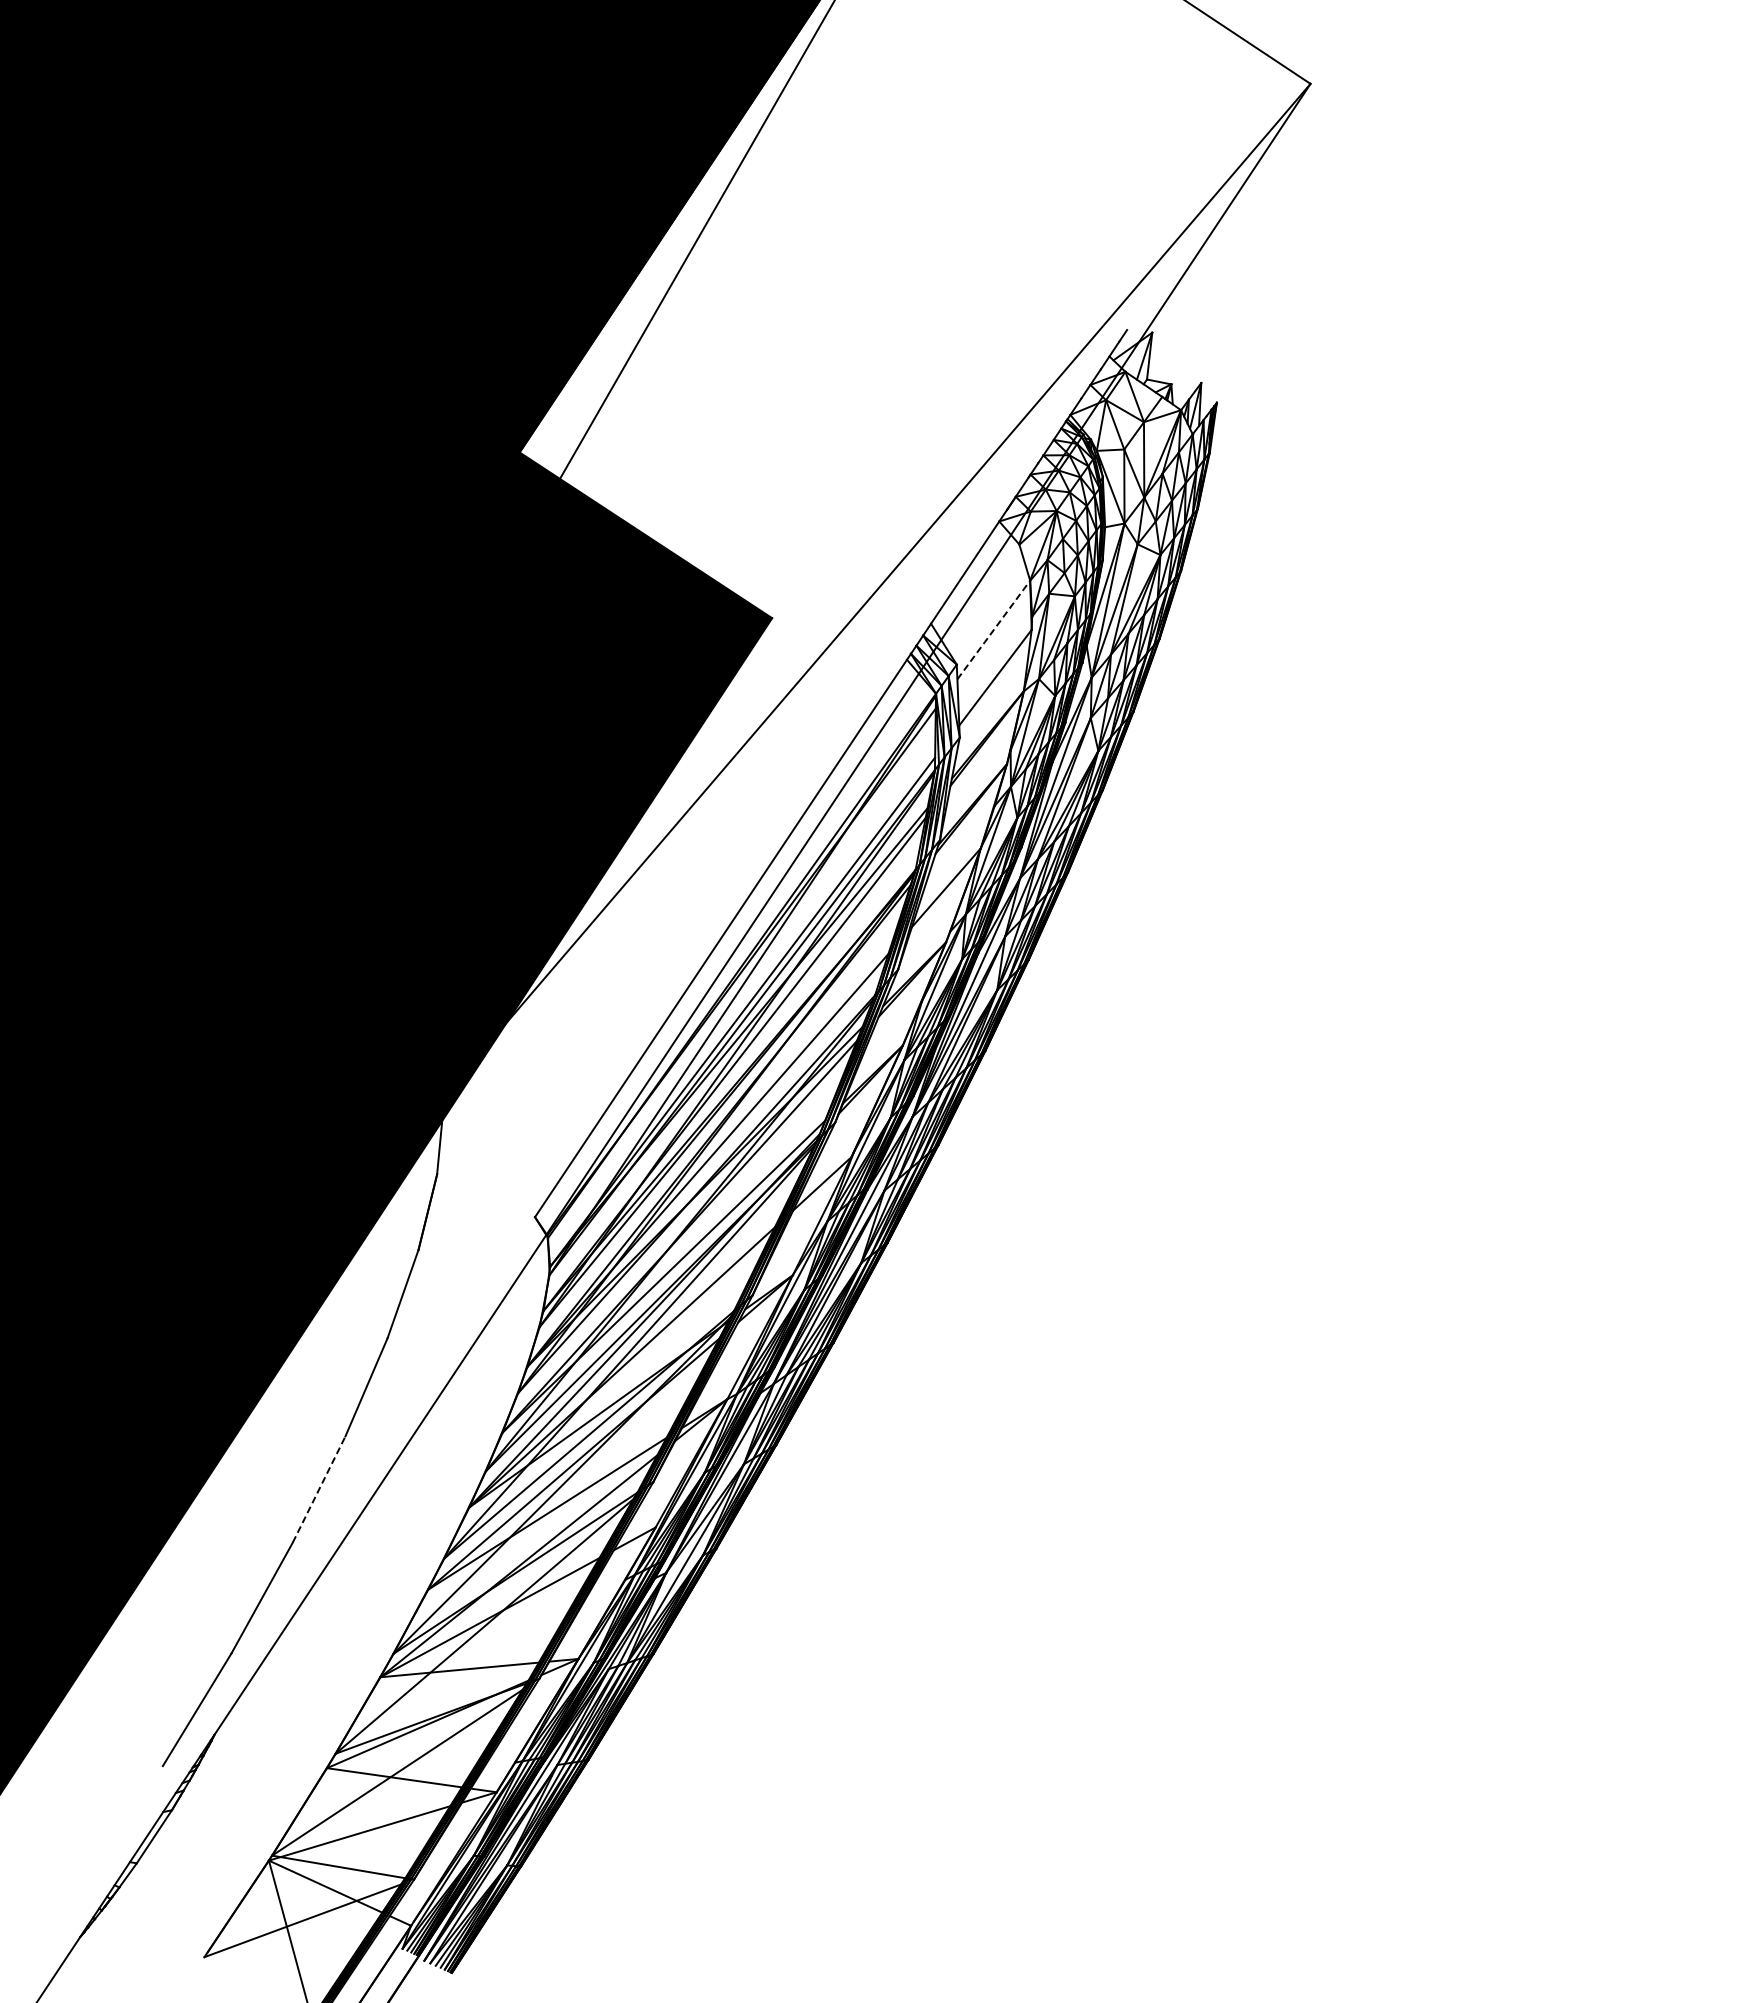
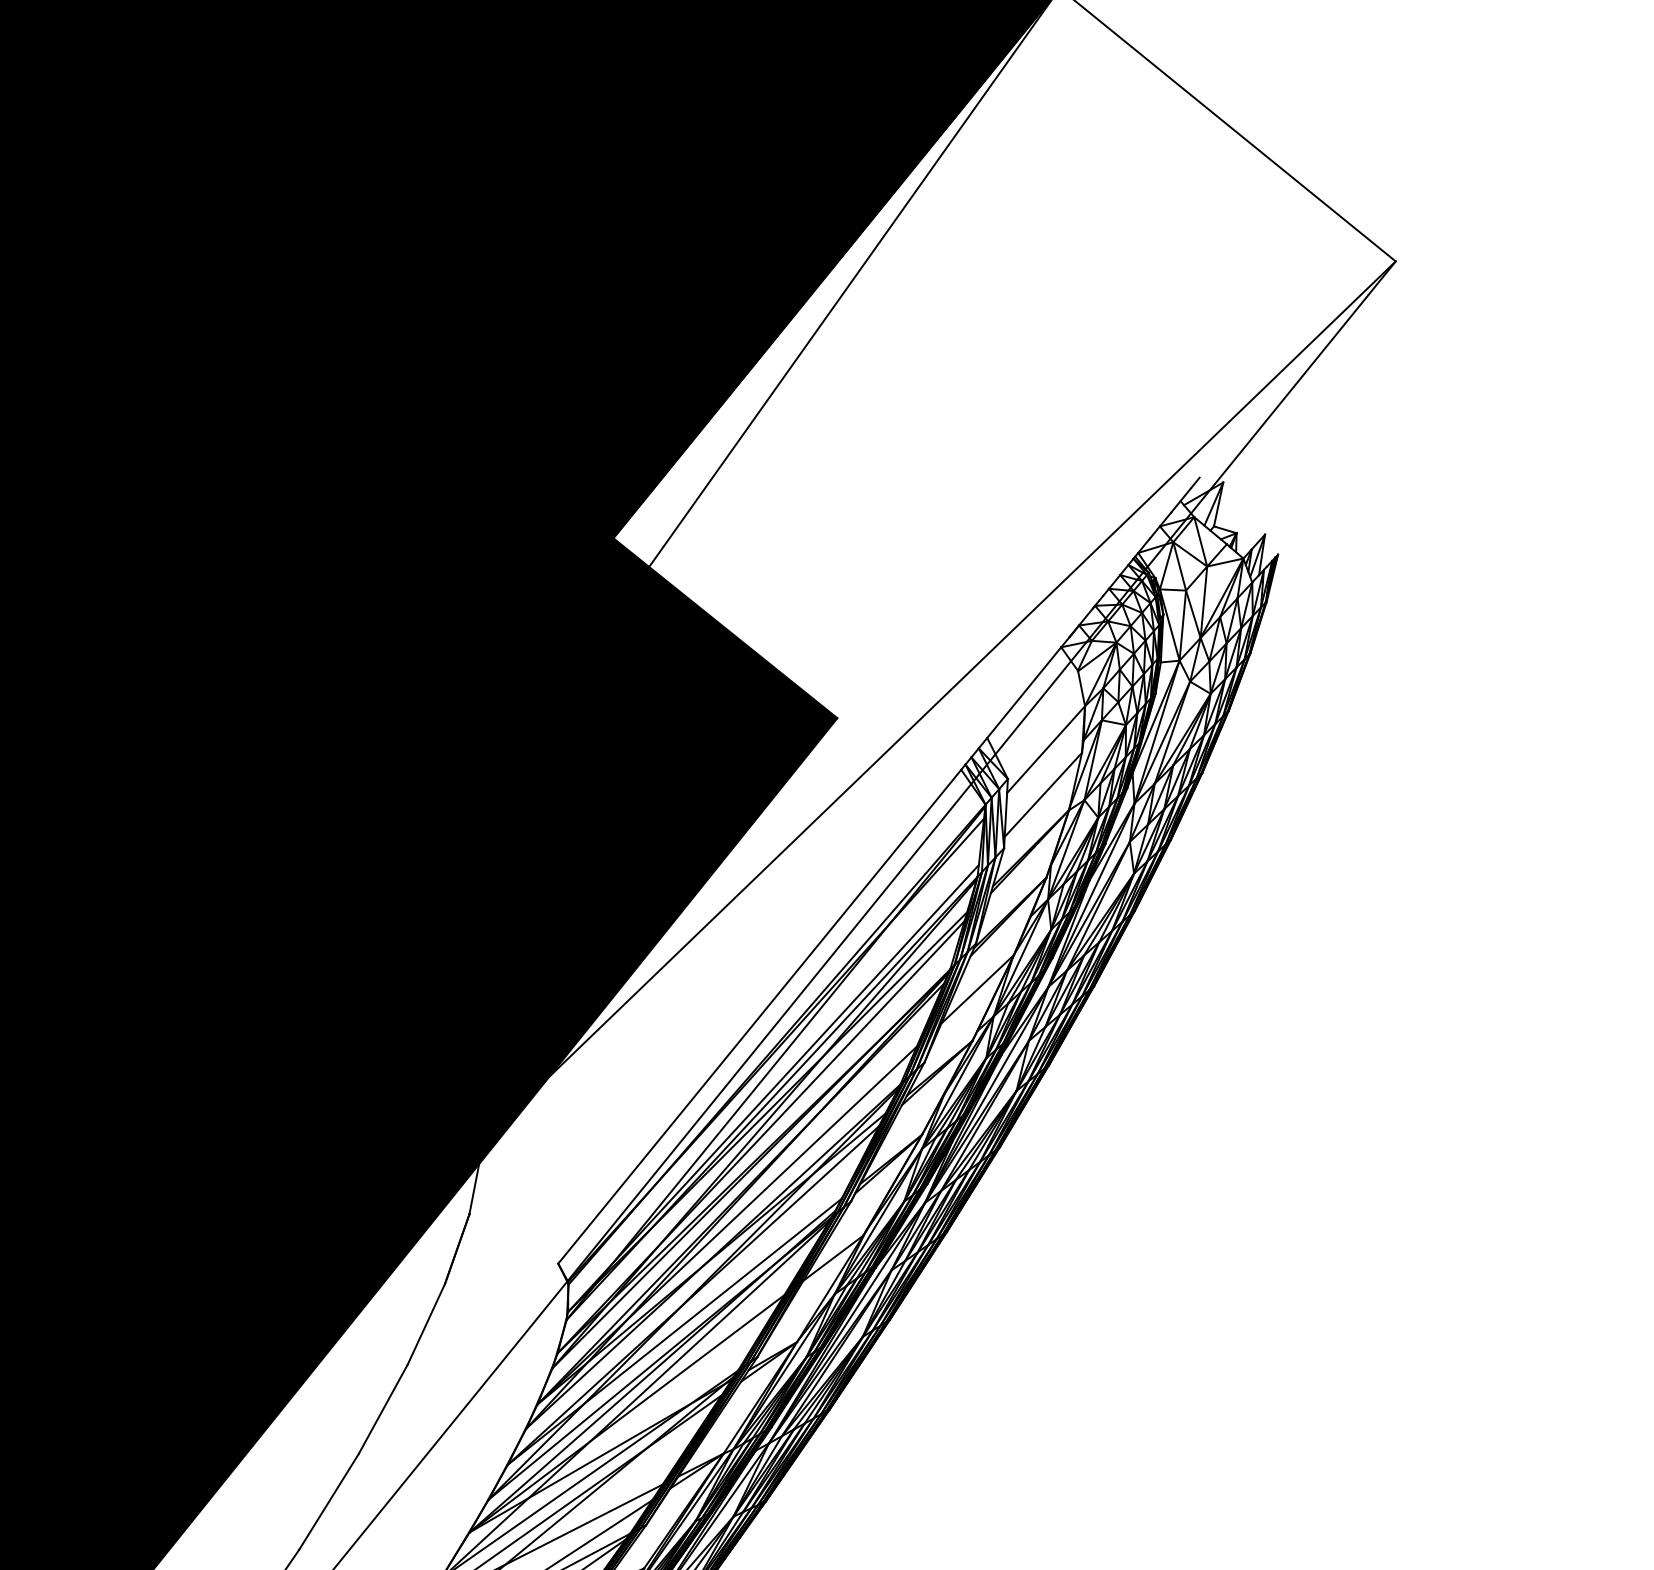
line: (994, 629) -> (1046, 749), dashed -> solid
line: (319, 1489) -> (329, 1501), dashed -> solid

